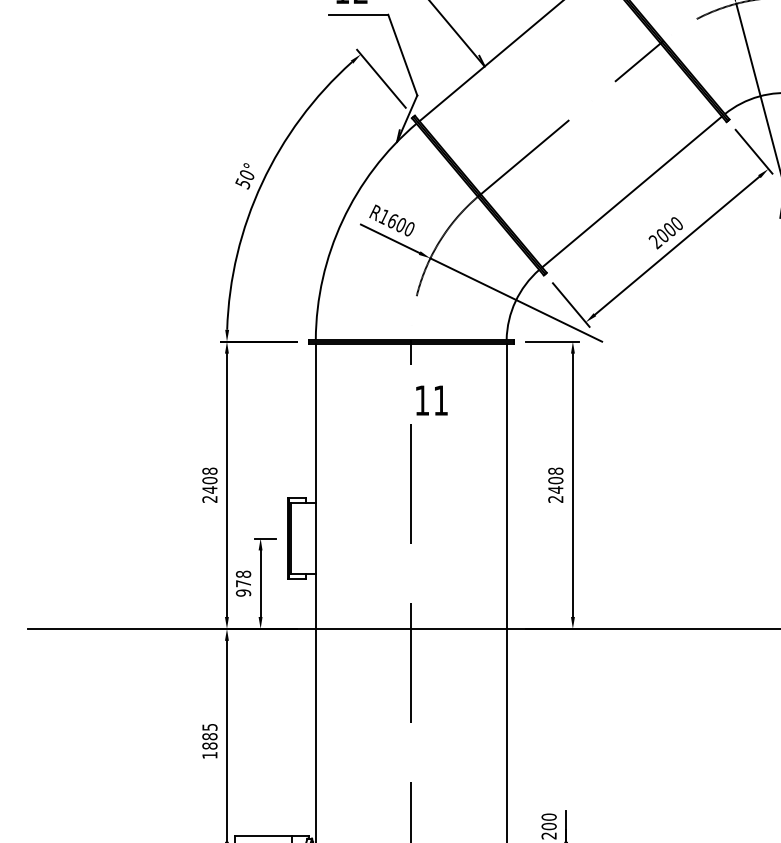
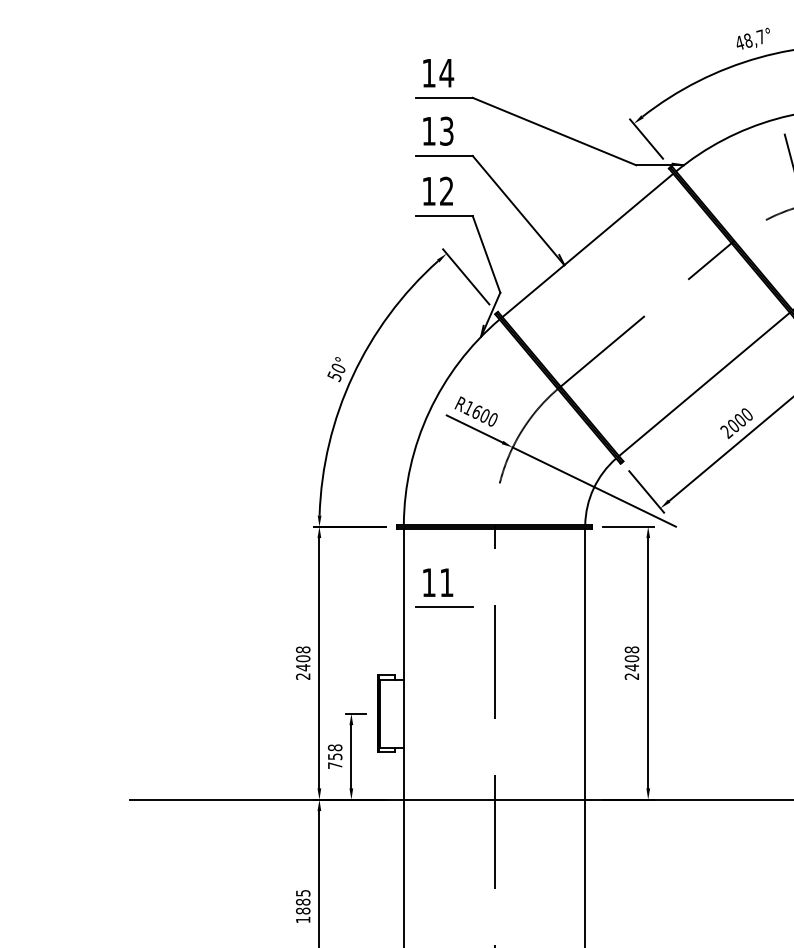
text: (432, 400) -> (438, 582), moved
line: (358, 426) -> (444, 607), added
text: (243, 588) -> (335, 761), 978 -> 758

